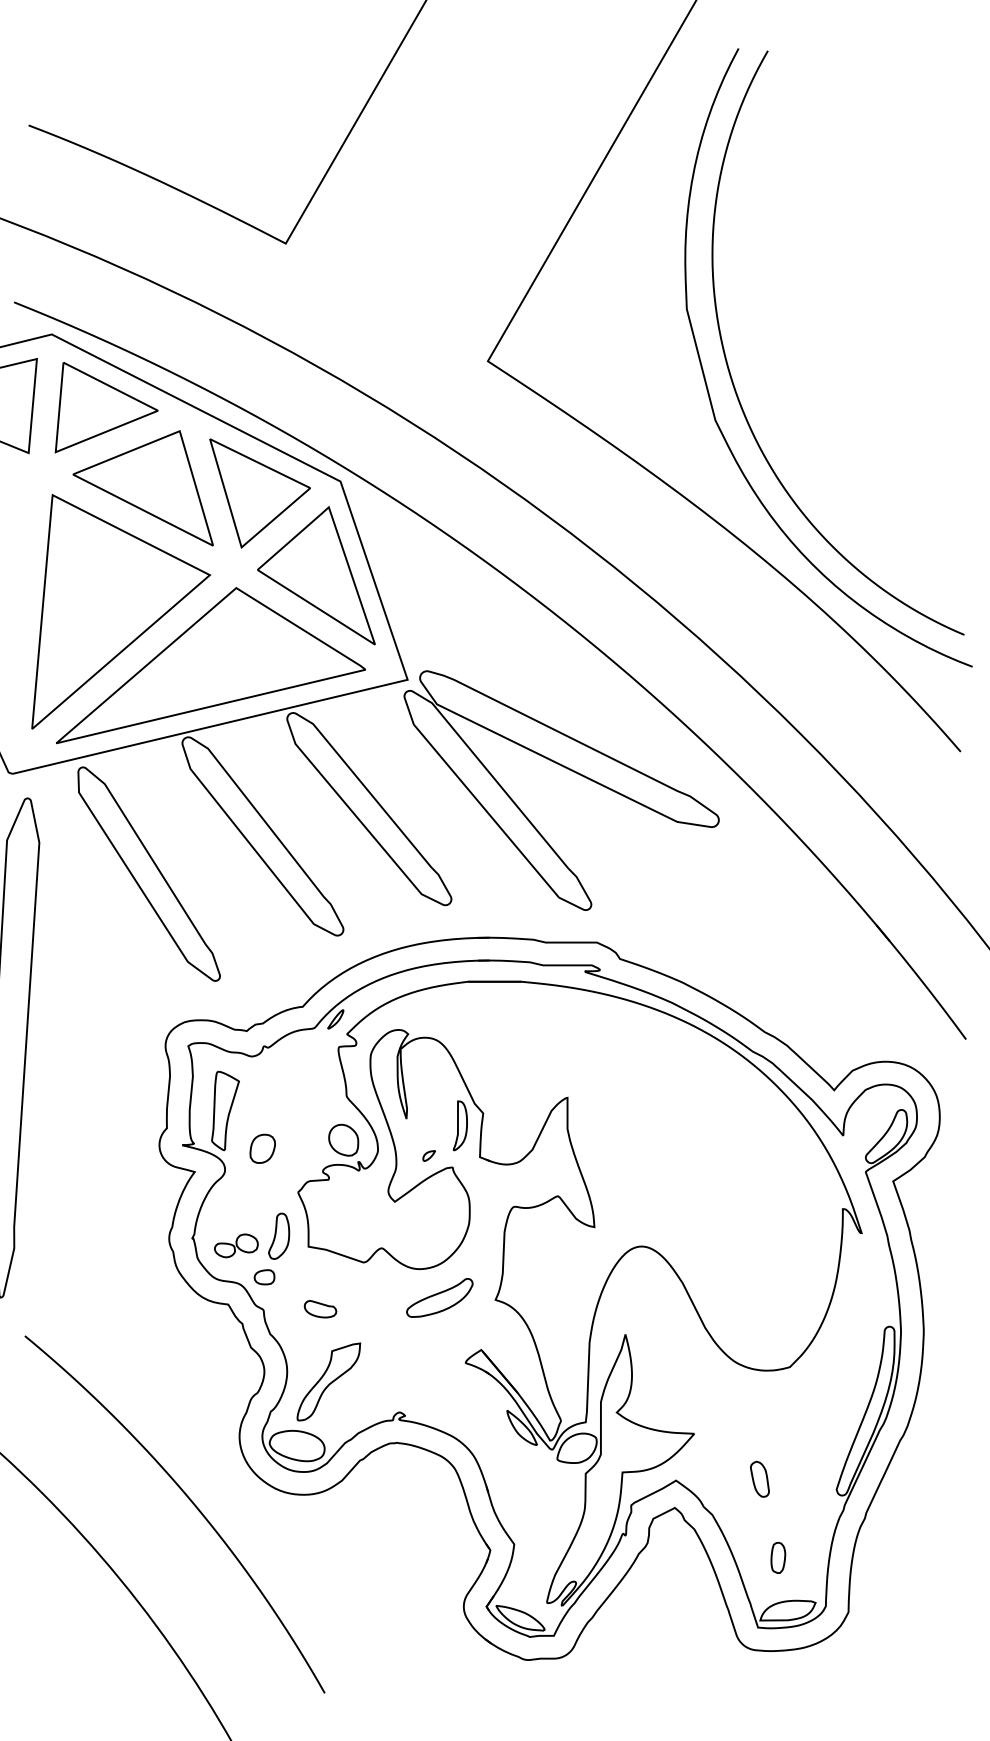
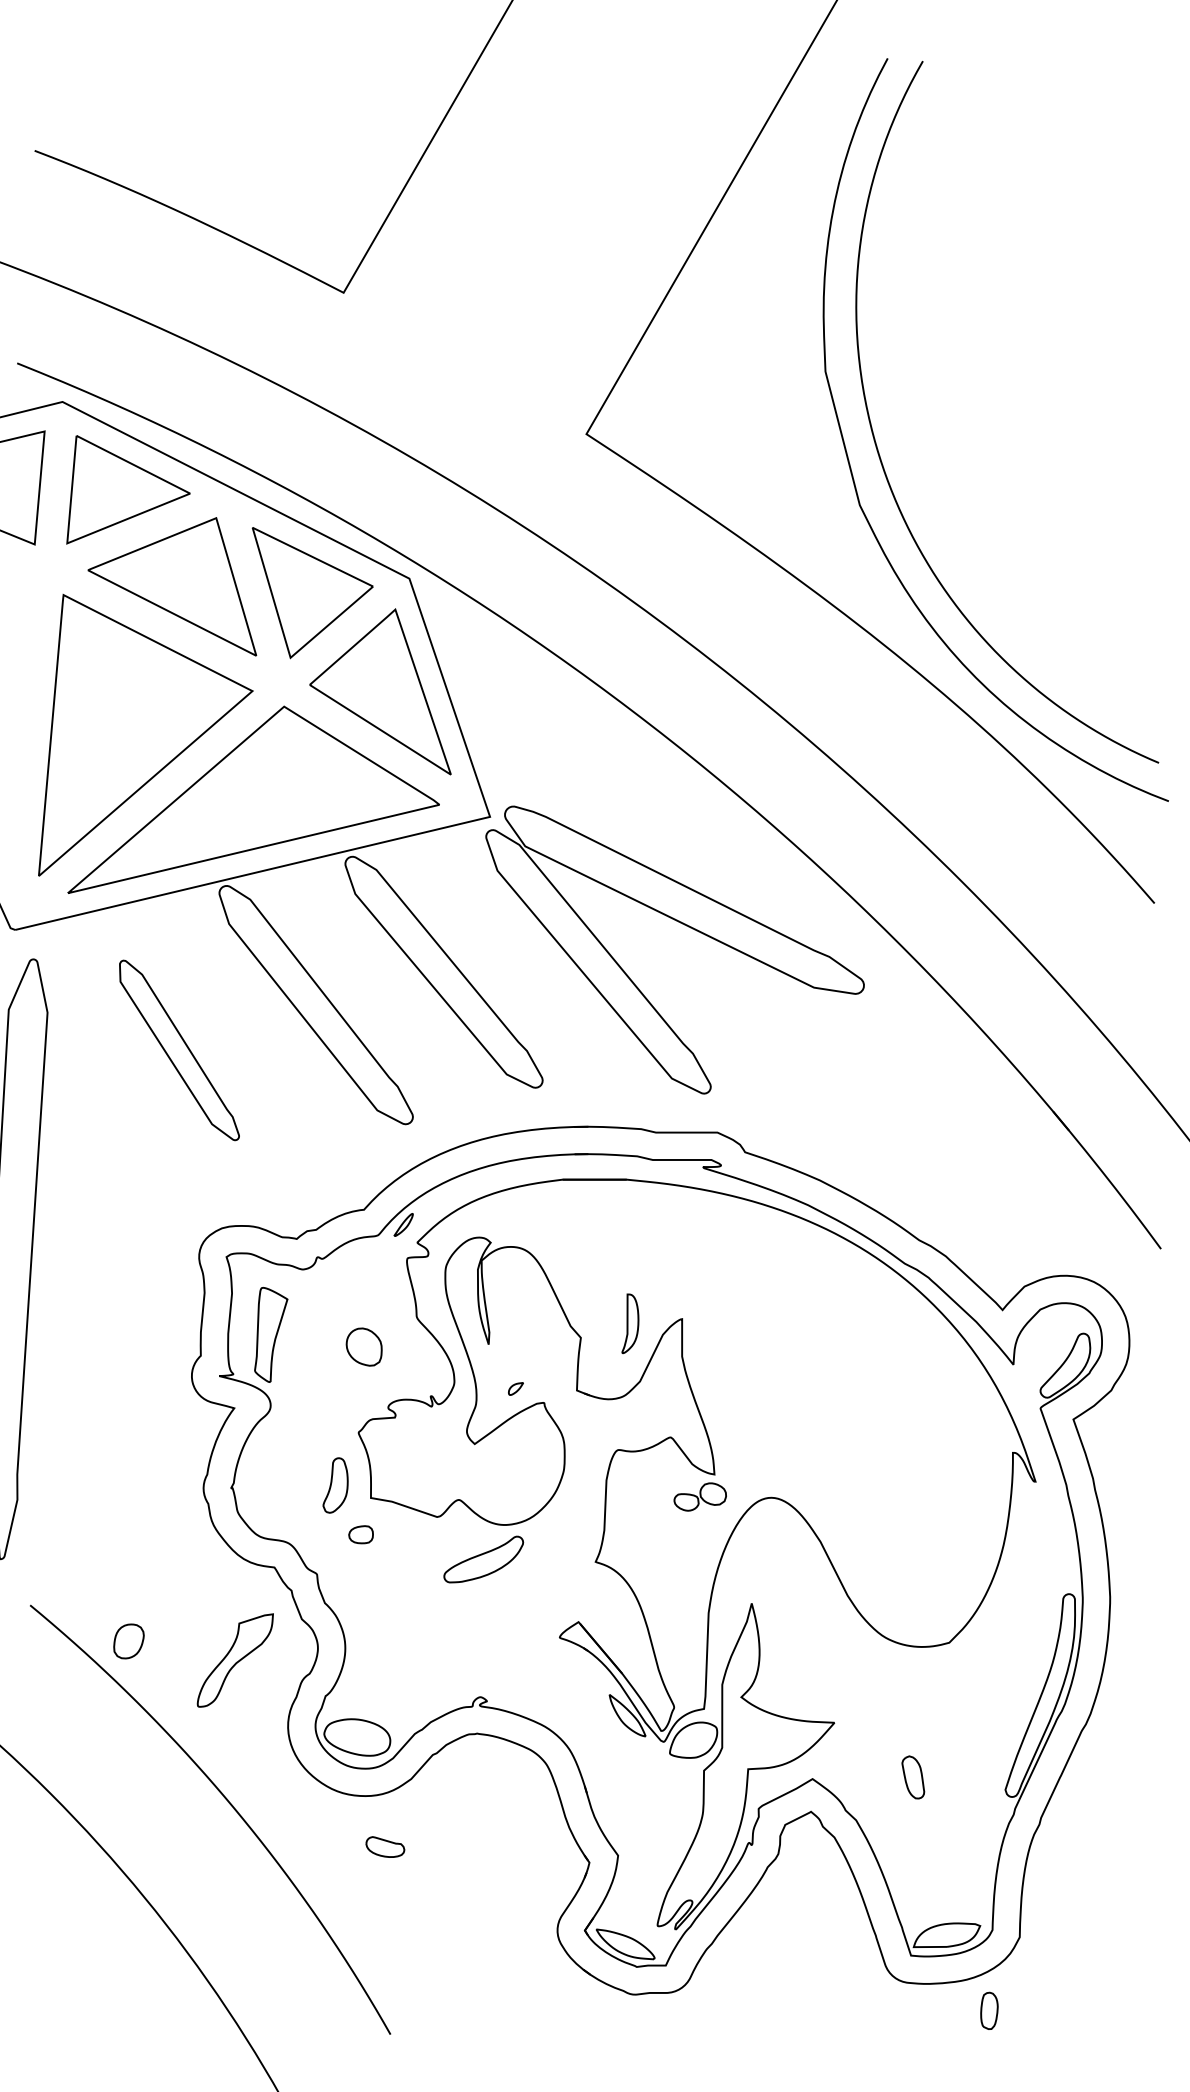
part: (149, 874) -> (179, 1050), size x0.7
part: (460, 1125) -> (630, 1323), moved
part: (343, 1139) -> (363, 1346), moved
part: (262, 1148) -> (128, 1641), moved
part: (235, 1245) -> (699, 1496), moved
part: (264, 1277) -> (360, 1534), moved
part: (439, 1297) -> (483, 1559), moved
part: (320, 1308) -> (385, 1846), moved
part: (328, 1381) -> (234, 1660), moved
part: (778, 1557) -> (989, 2010), moved

